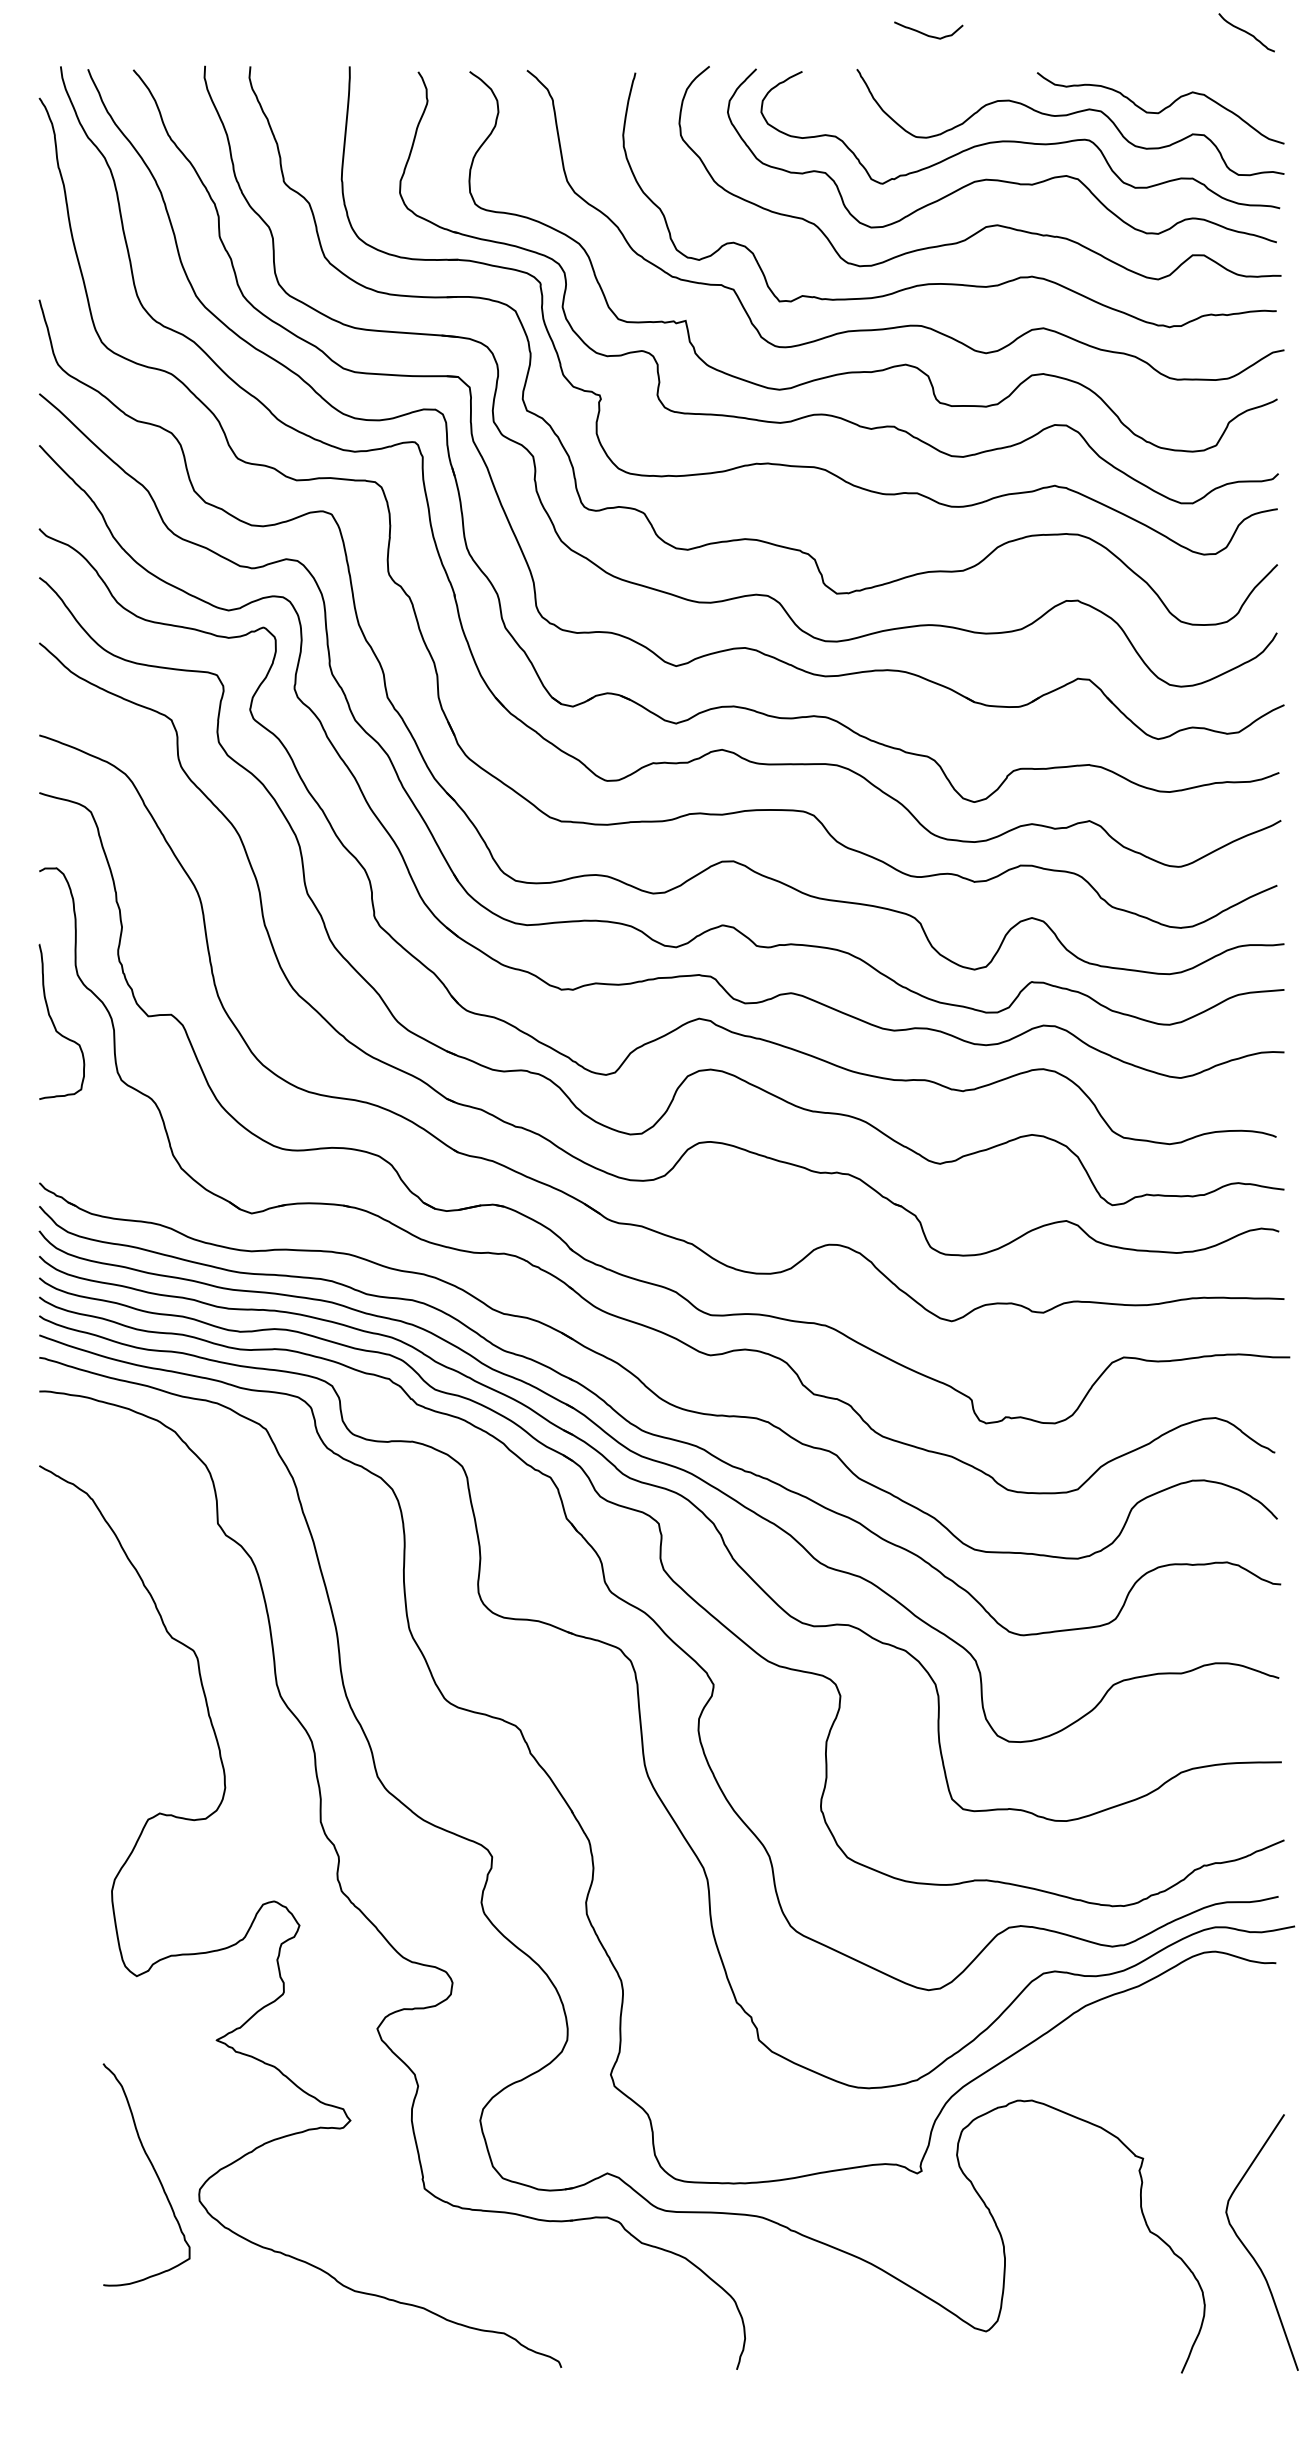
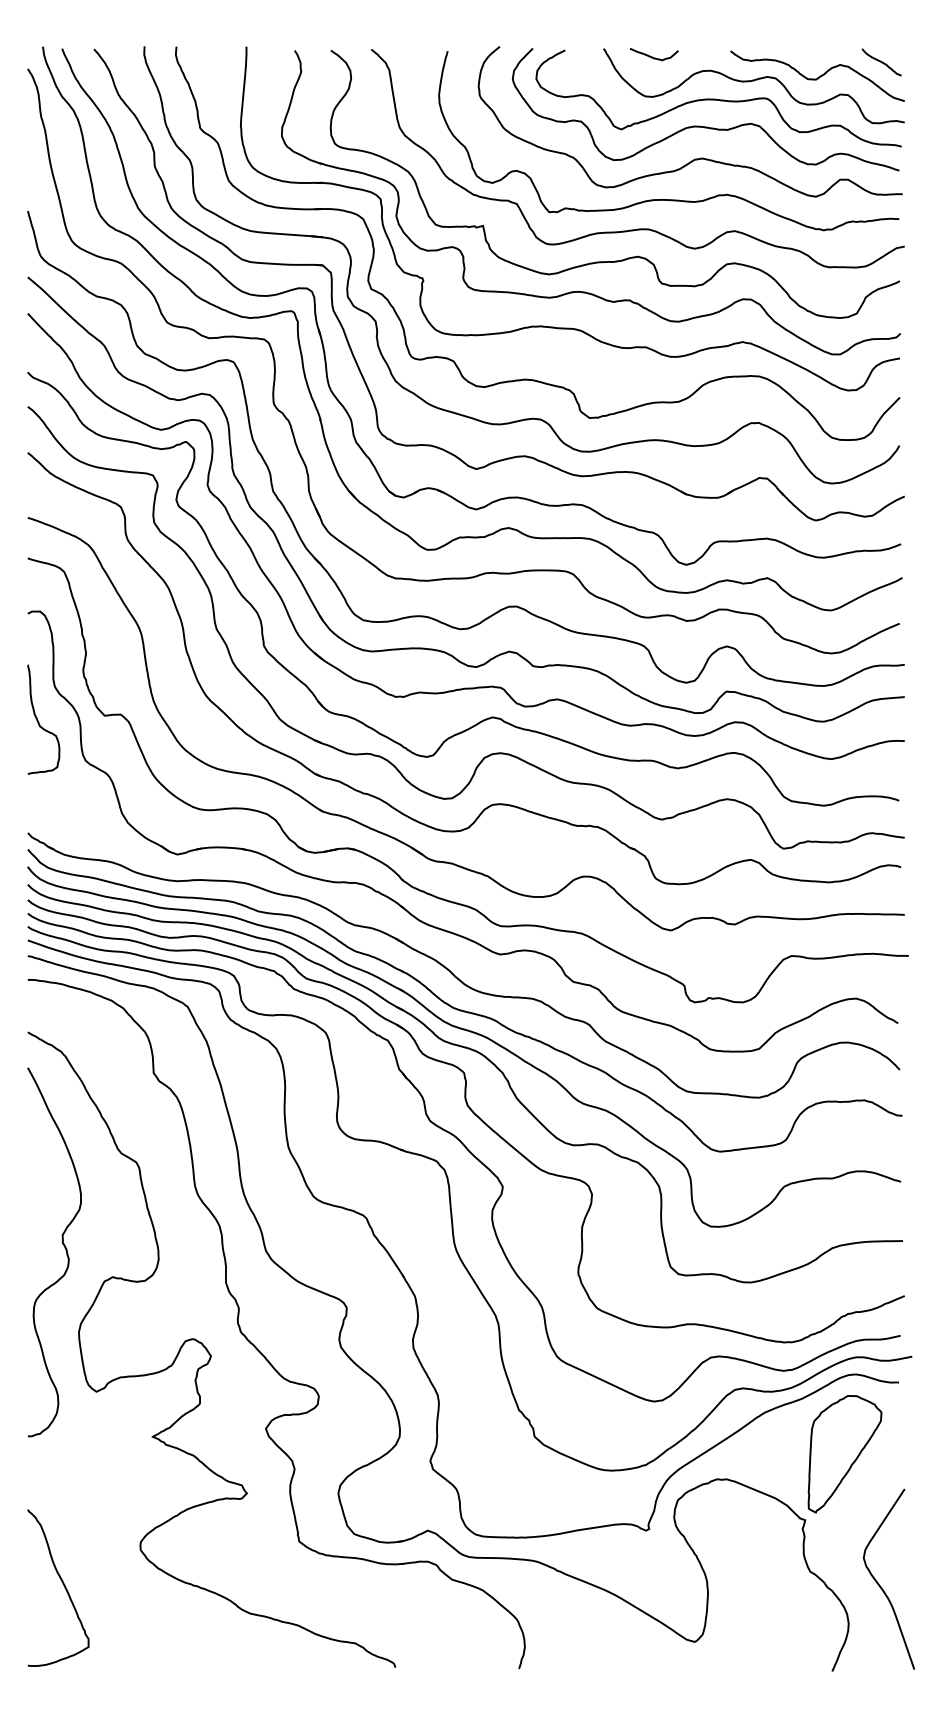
curve: (1246, 32) -> (881, 62), moved
curve: (927, 34) -> (653, 57), moved
curve: (91, 1771) -> (64, 1247), added
part: (1199, 2064) -> (844, 1453), added
curve: (153, 2170) -> (63, 1584), moved

